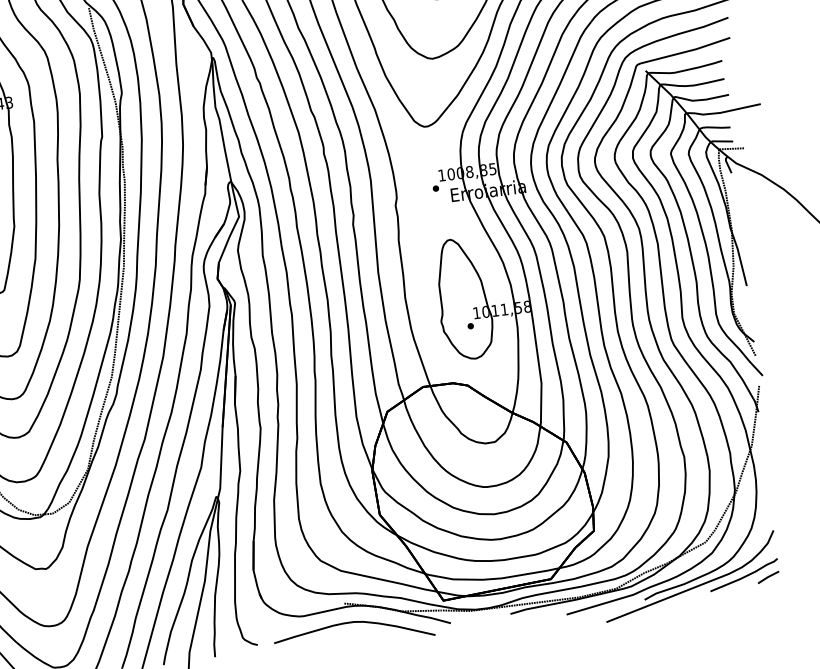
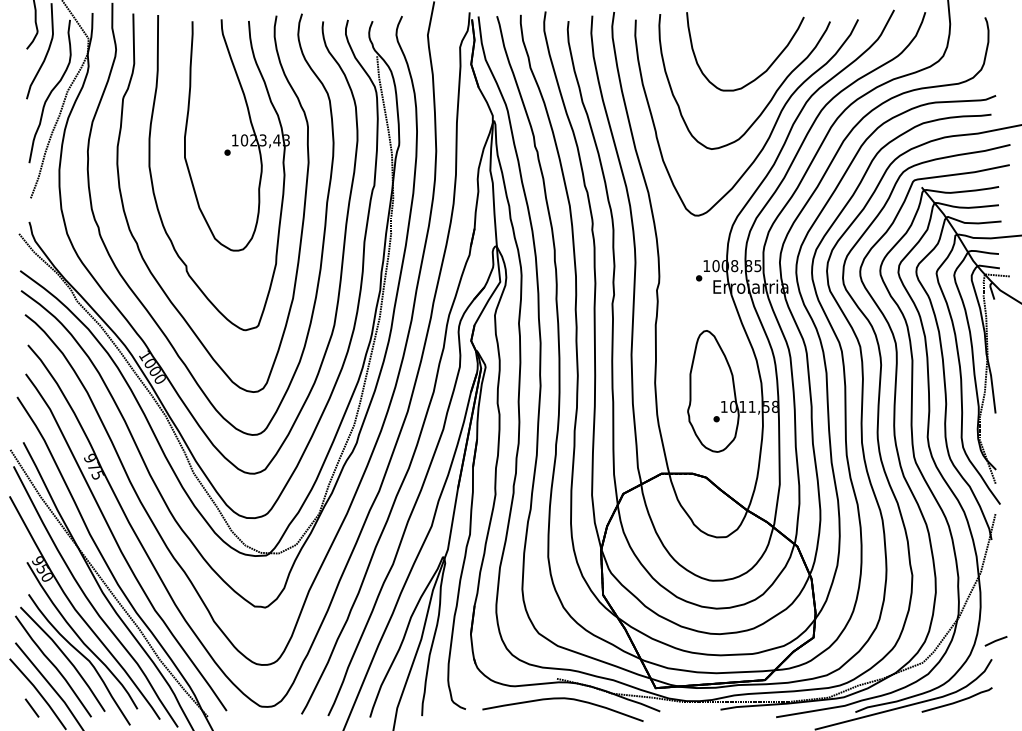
line: (767, 577) -> (995, 641), moved

